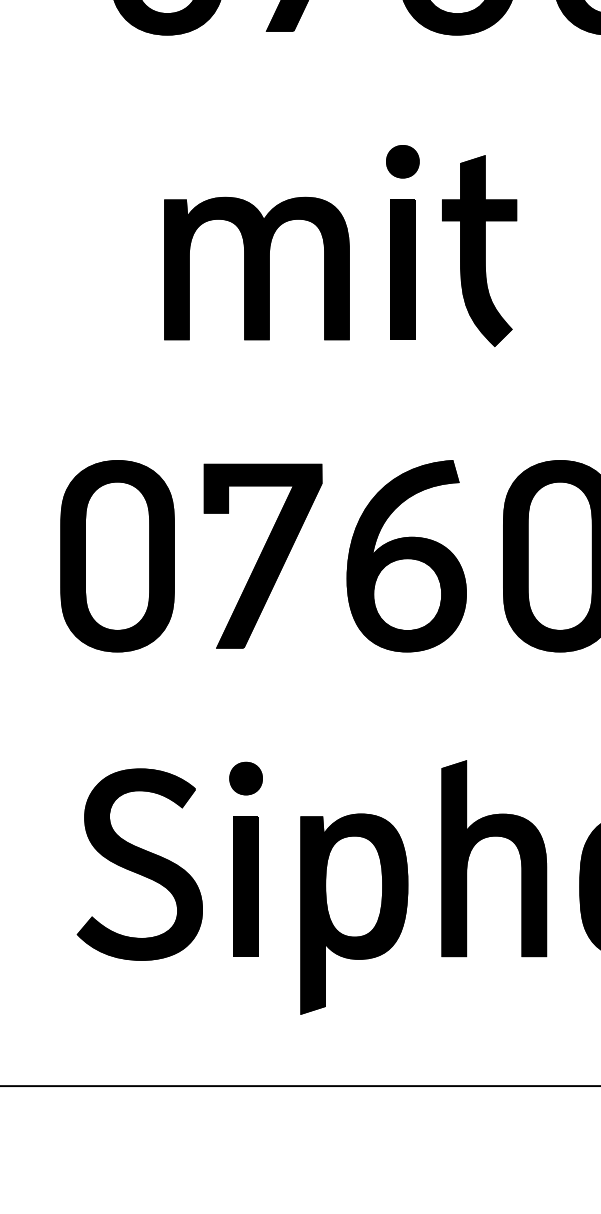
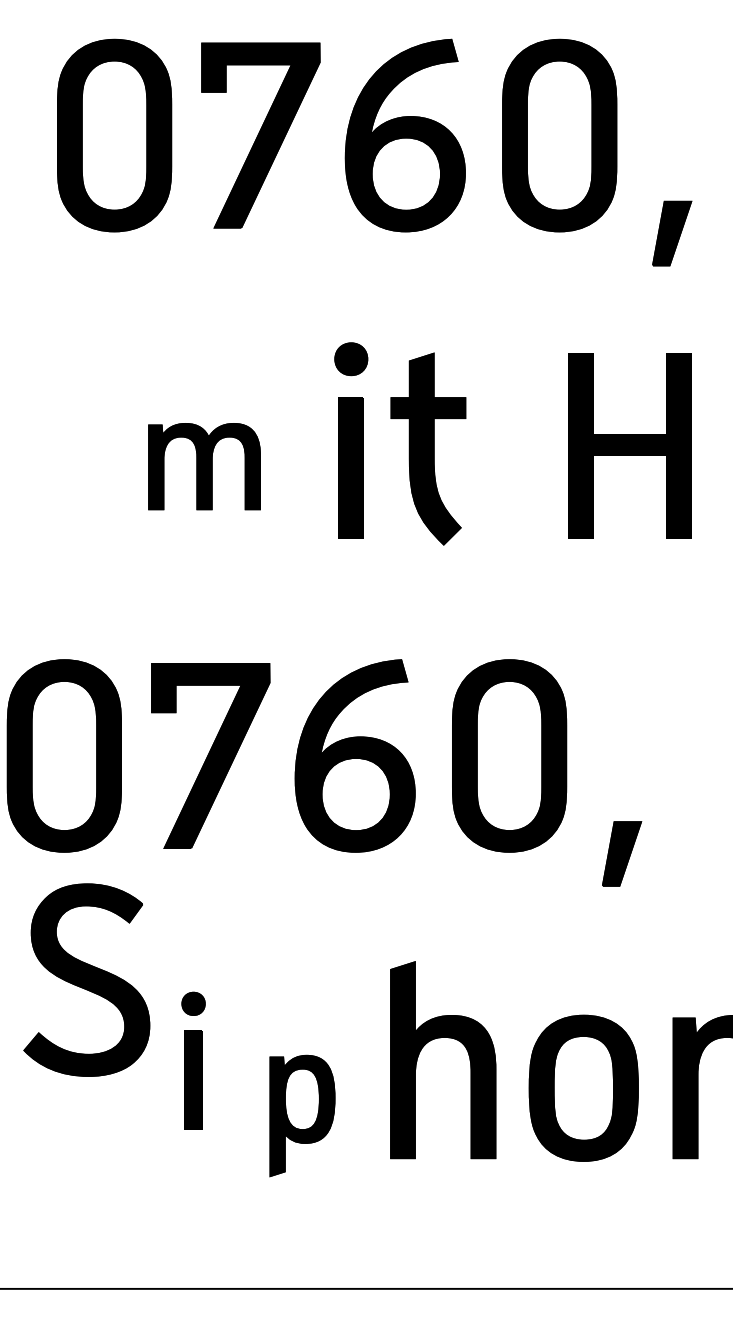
part: (256, 268) -> (204, 466), size x0.6
part: (245, 859) -> (193, 1060), size x0.7
part: (139, 863) -> (86, 979), moved
part: (354, 913) -> (302, 1115), size x0.6

